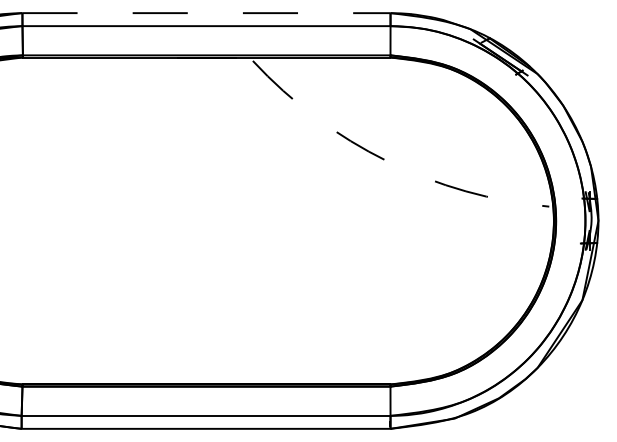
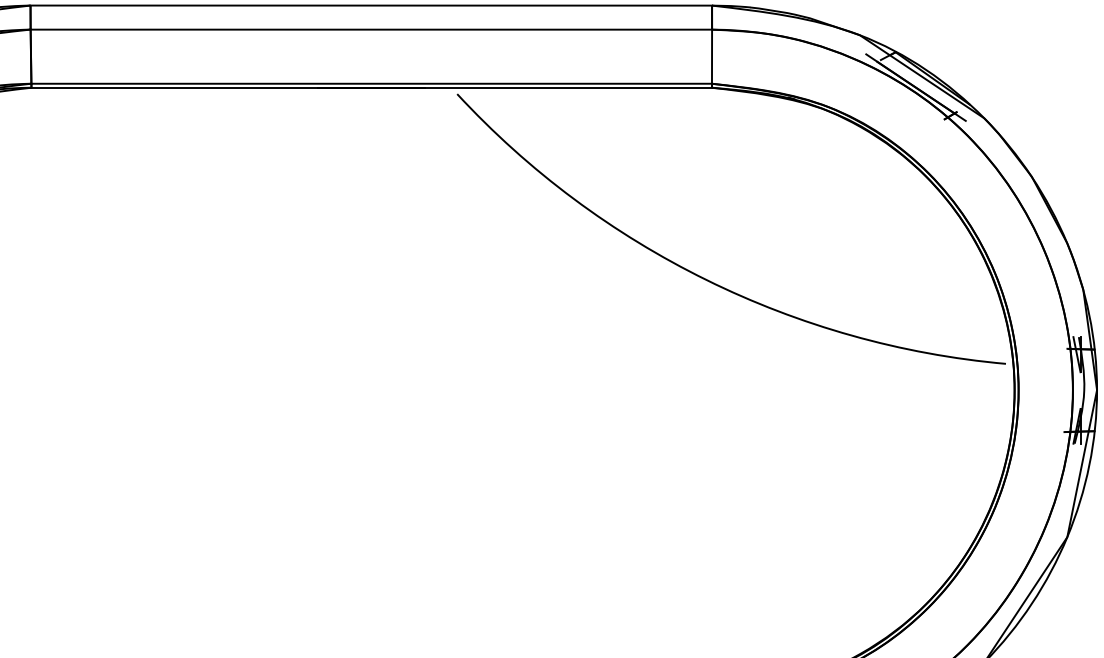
line: (206, 13) -> (371, 6), dashed -> solid
arc: (387, 161) -> (706, 280), dashed -> solid

